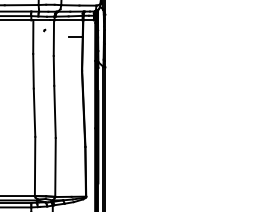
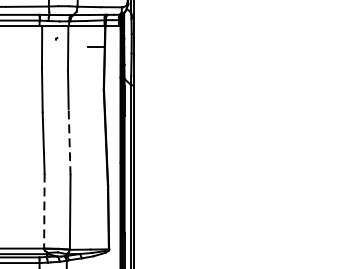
line: (54, 111) -> (68, 141), solid -> dashed
line: (35, 166) -> (44, 211), solid -> dashed

